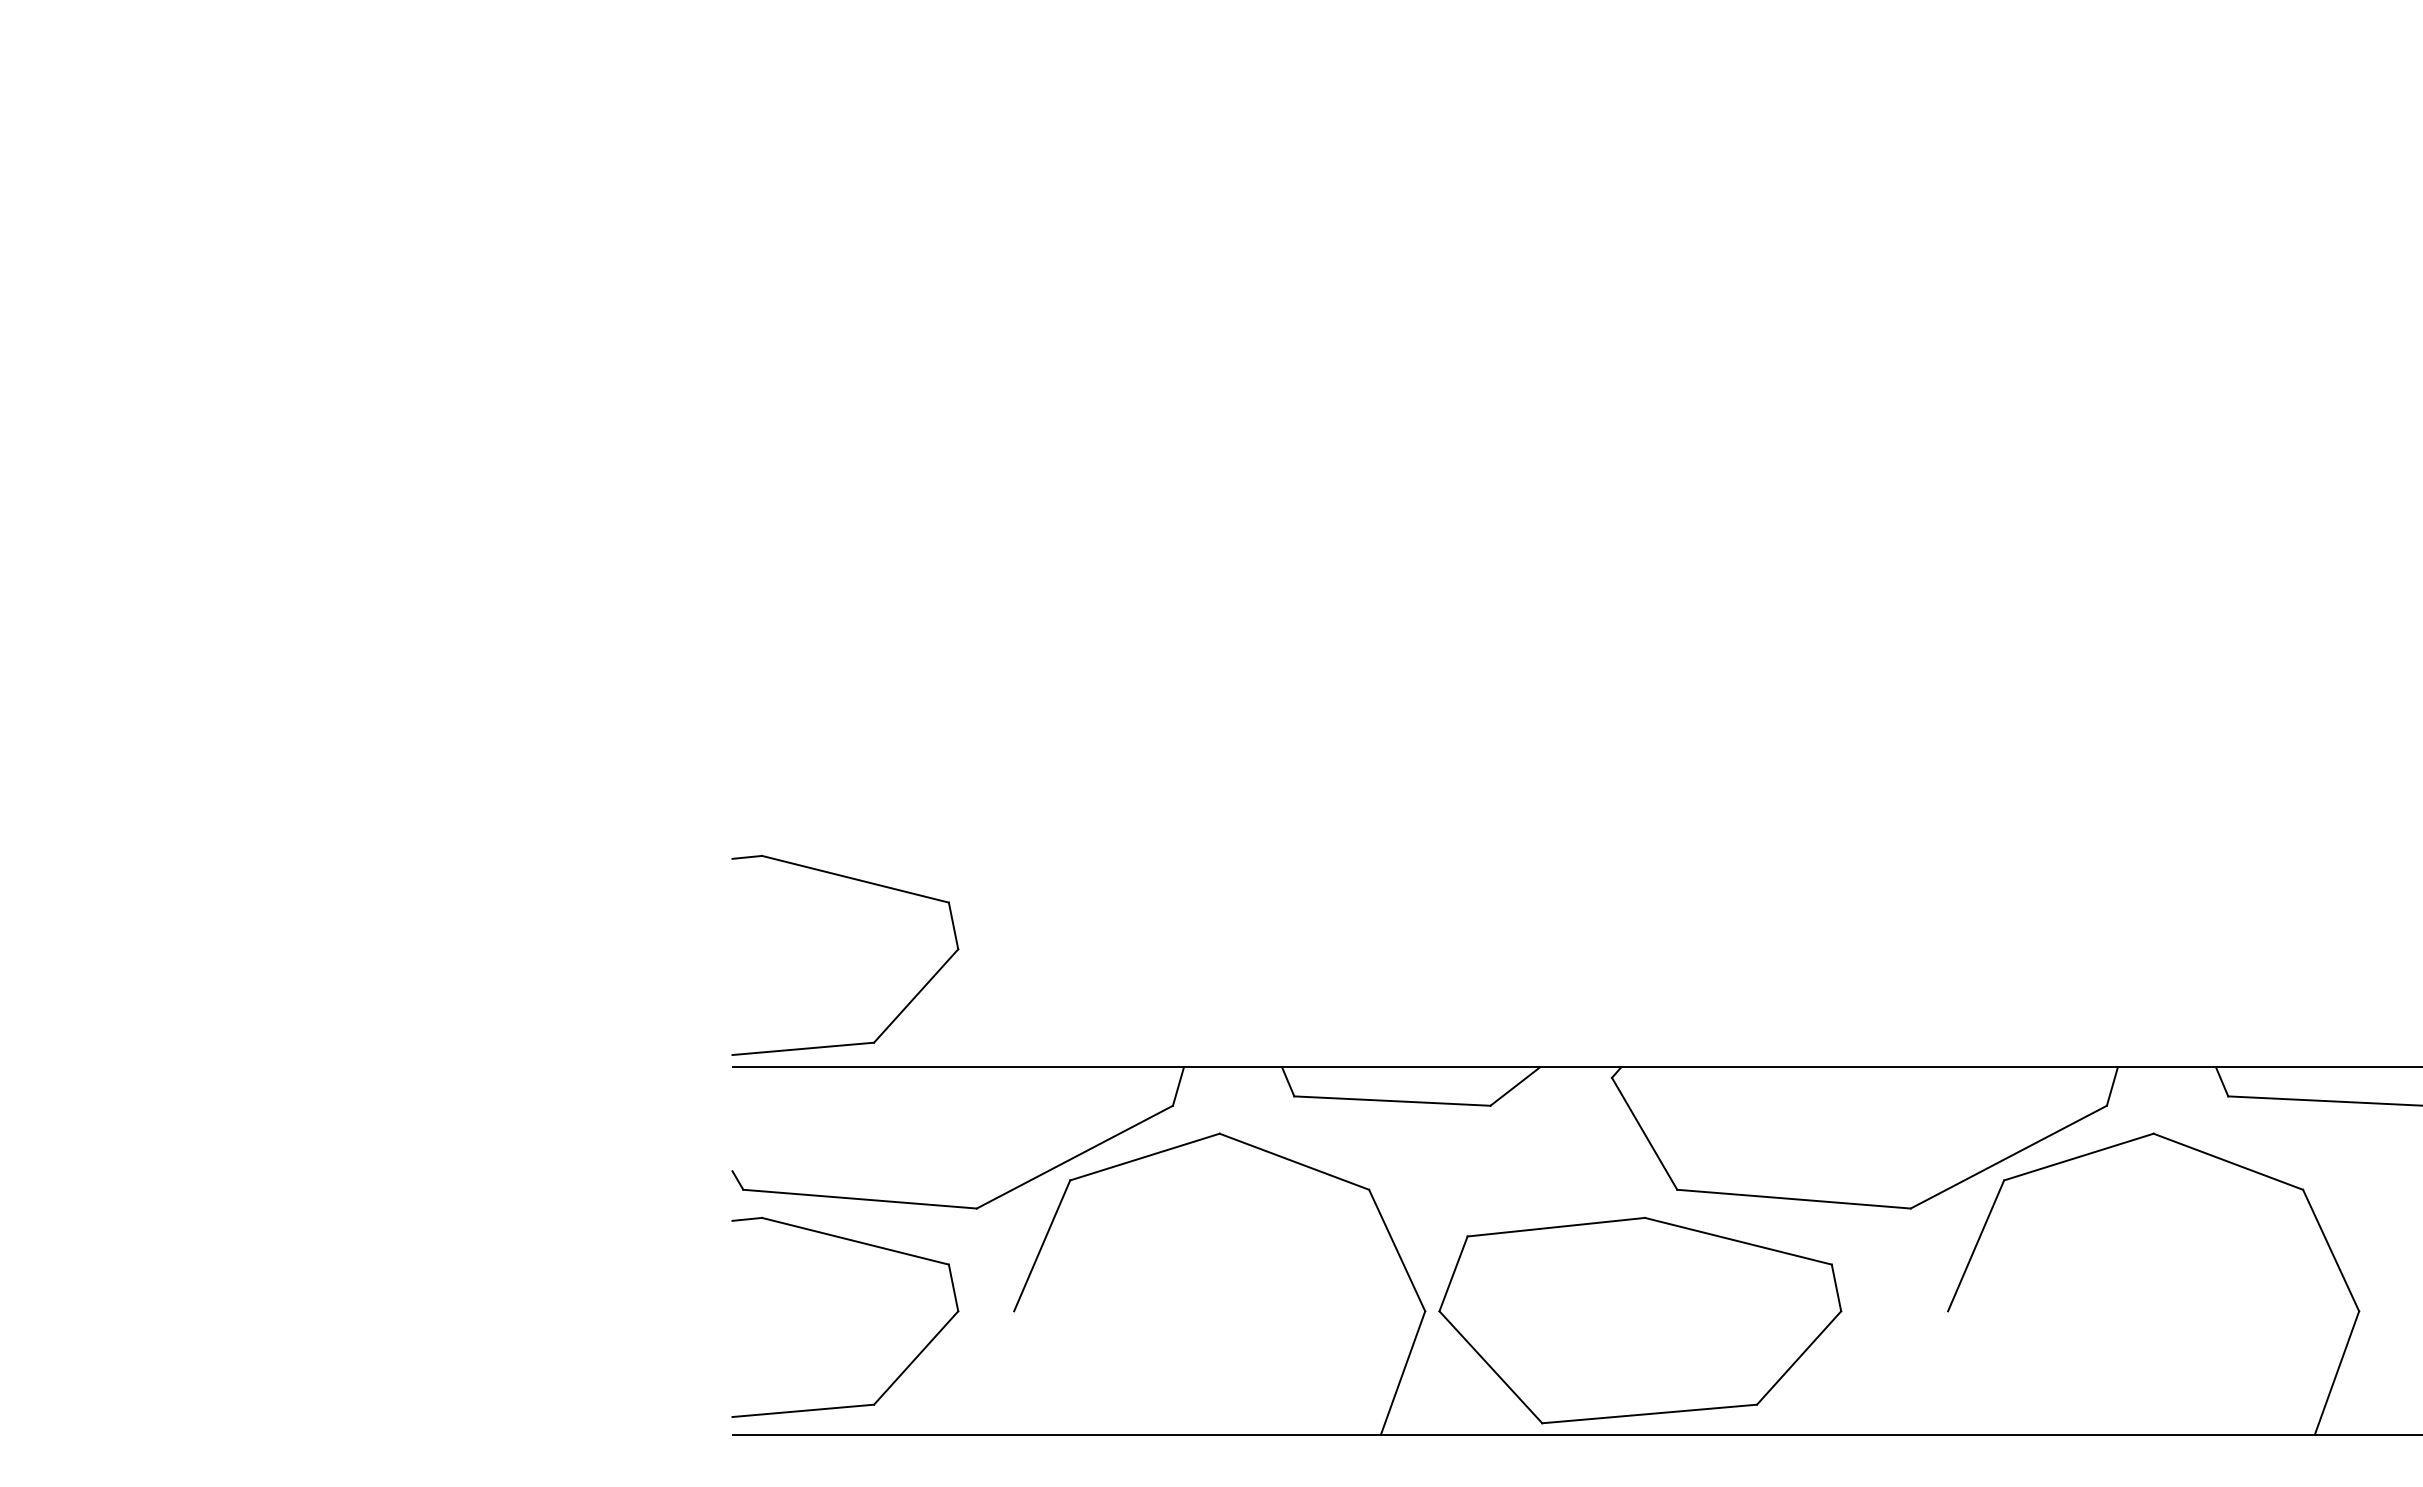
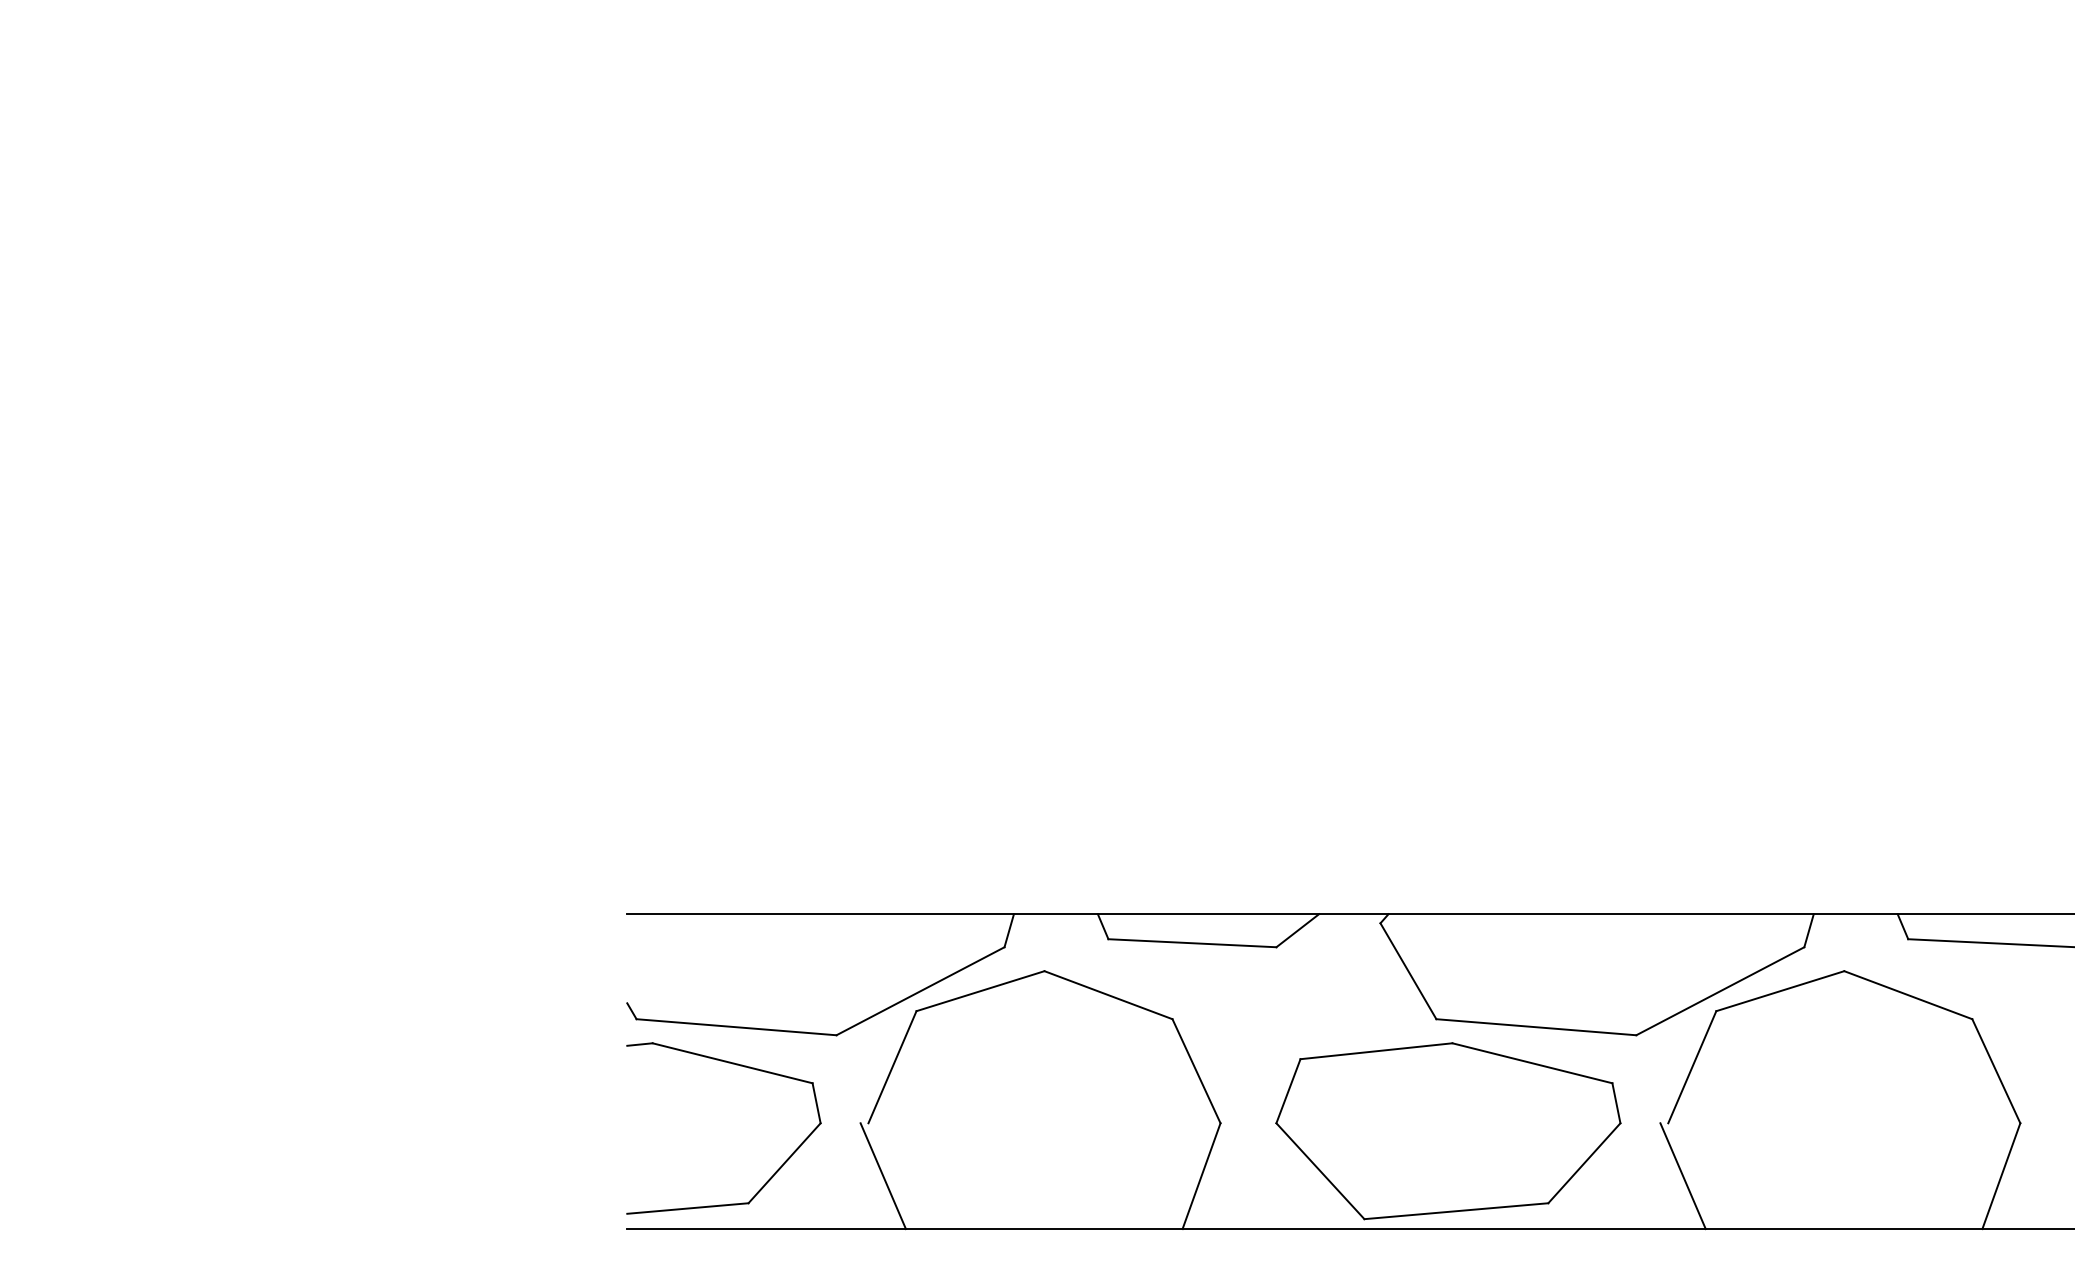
part: (863, 882) -> (739, 756), removed
part: (1640, 1320) -> (1448, 1131), moved
line: (1030, 1372) -> (882, 1175), added
line: (1964, 1372) -> (1682, 1175), added

